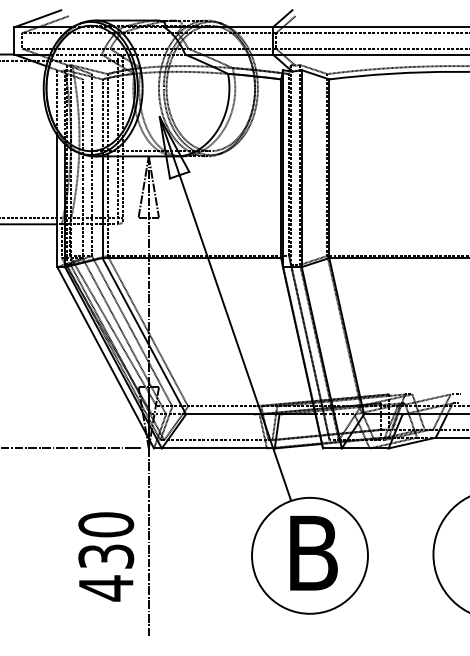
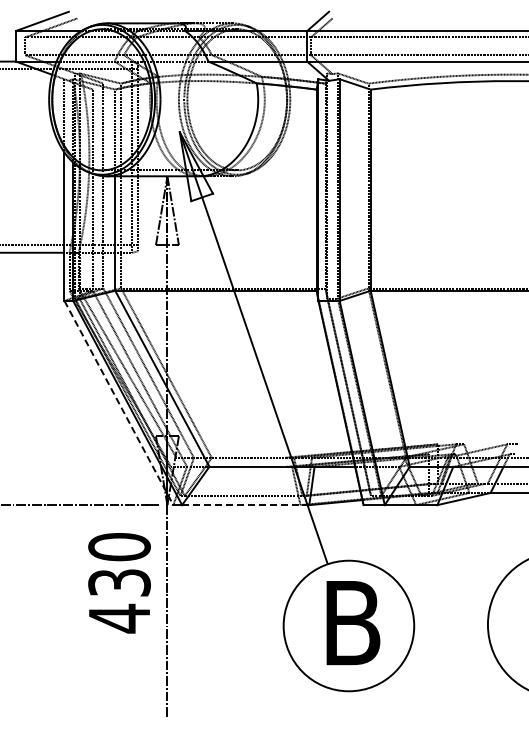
line: (105, 358) -> (118, 403), solid -> dashed
line: (218, 448) -> (245, 505), solid -> dashed
text: (106, 557) -> (119, 583), moved

